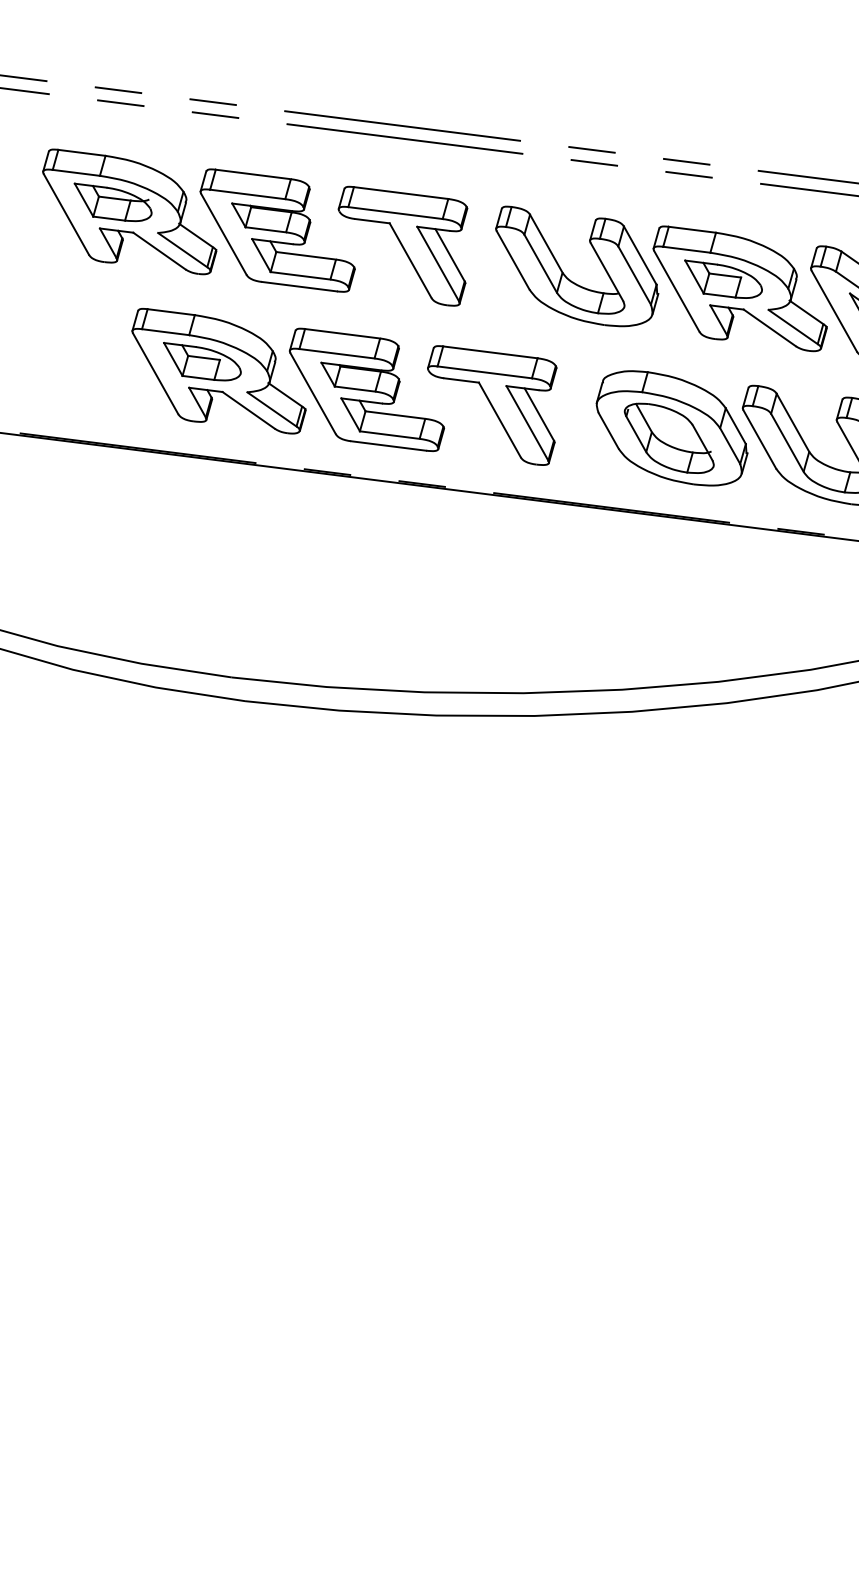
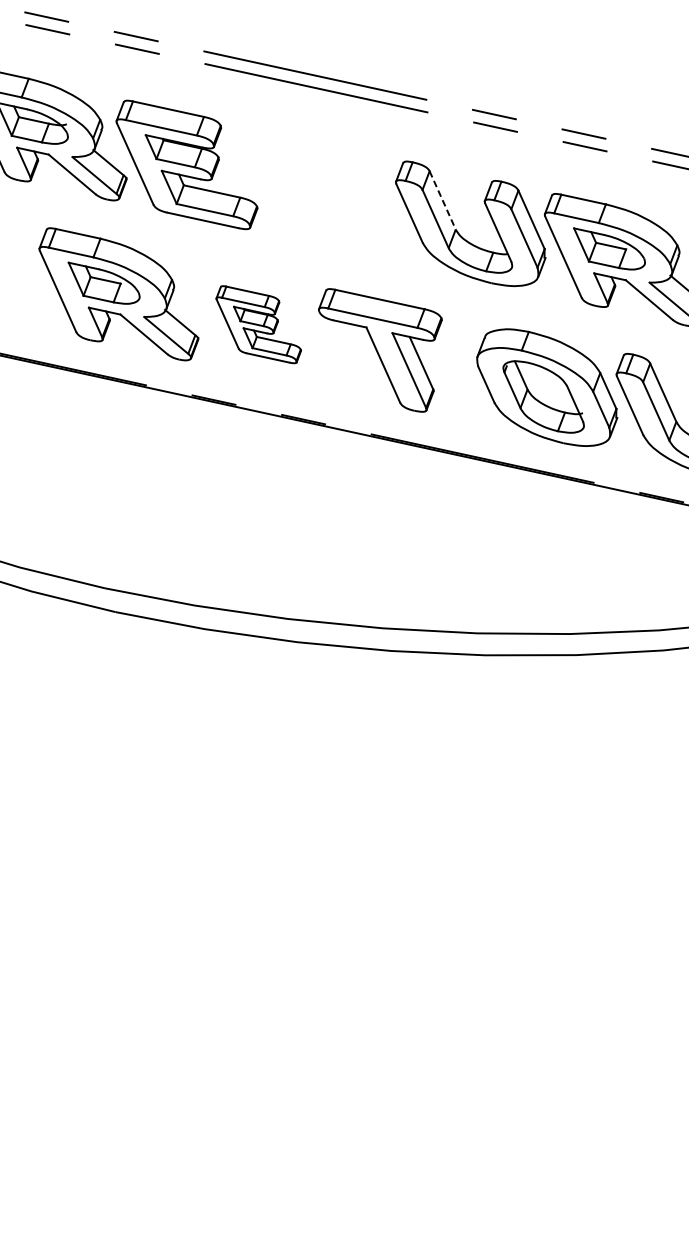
line: (546, 244) -> (442, 201), solid -> dashed
part: (402, 245) -> (305, 189), removed
part: (366, 389) -> (258, 324), size x0.6

